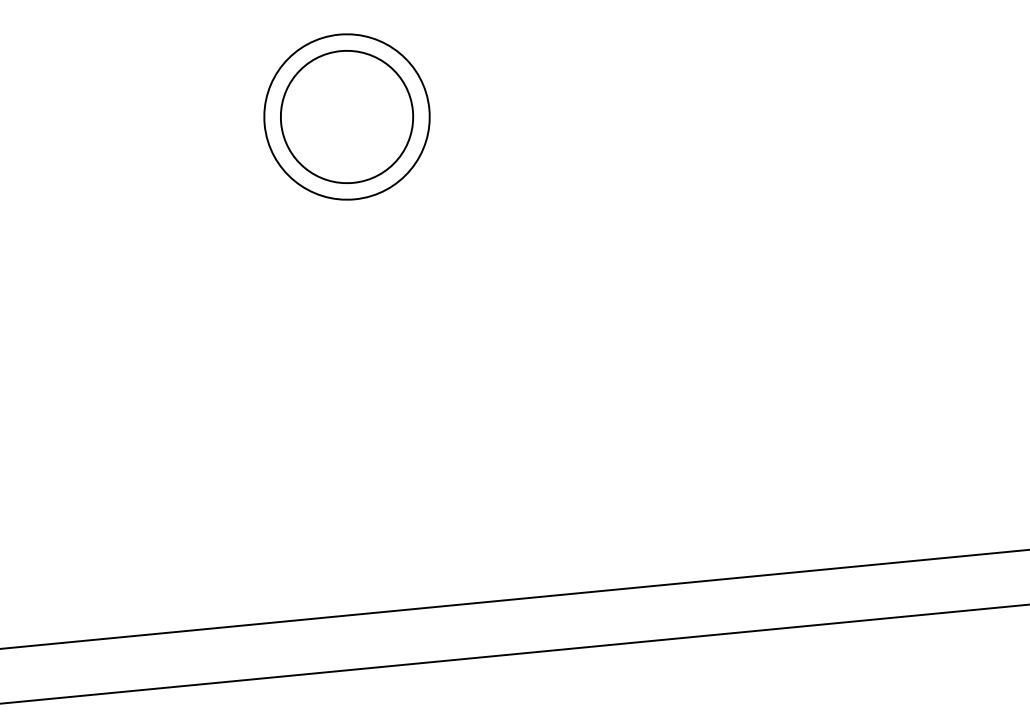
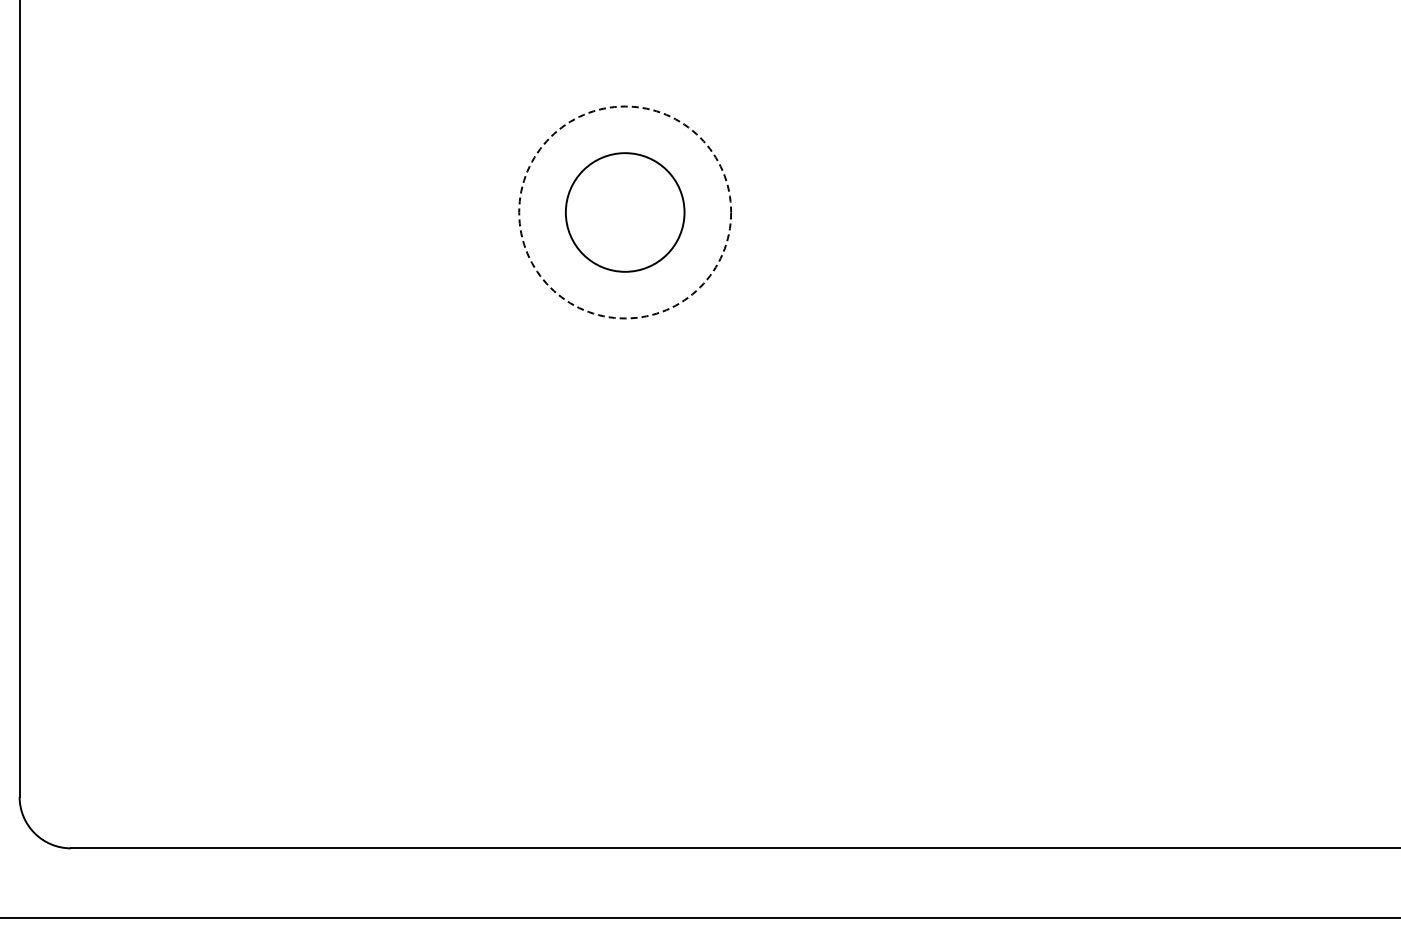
circle: (347, 116) -> (625, 212), solid -> dashed
circle: (346, 117) -> (624, 212), size x0.7

